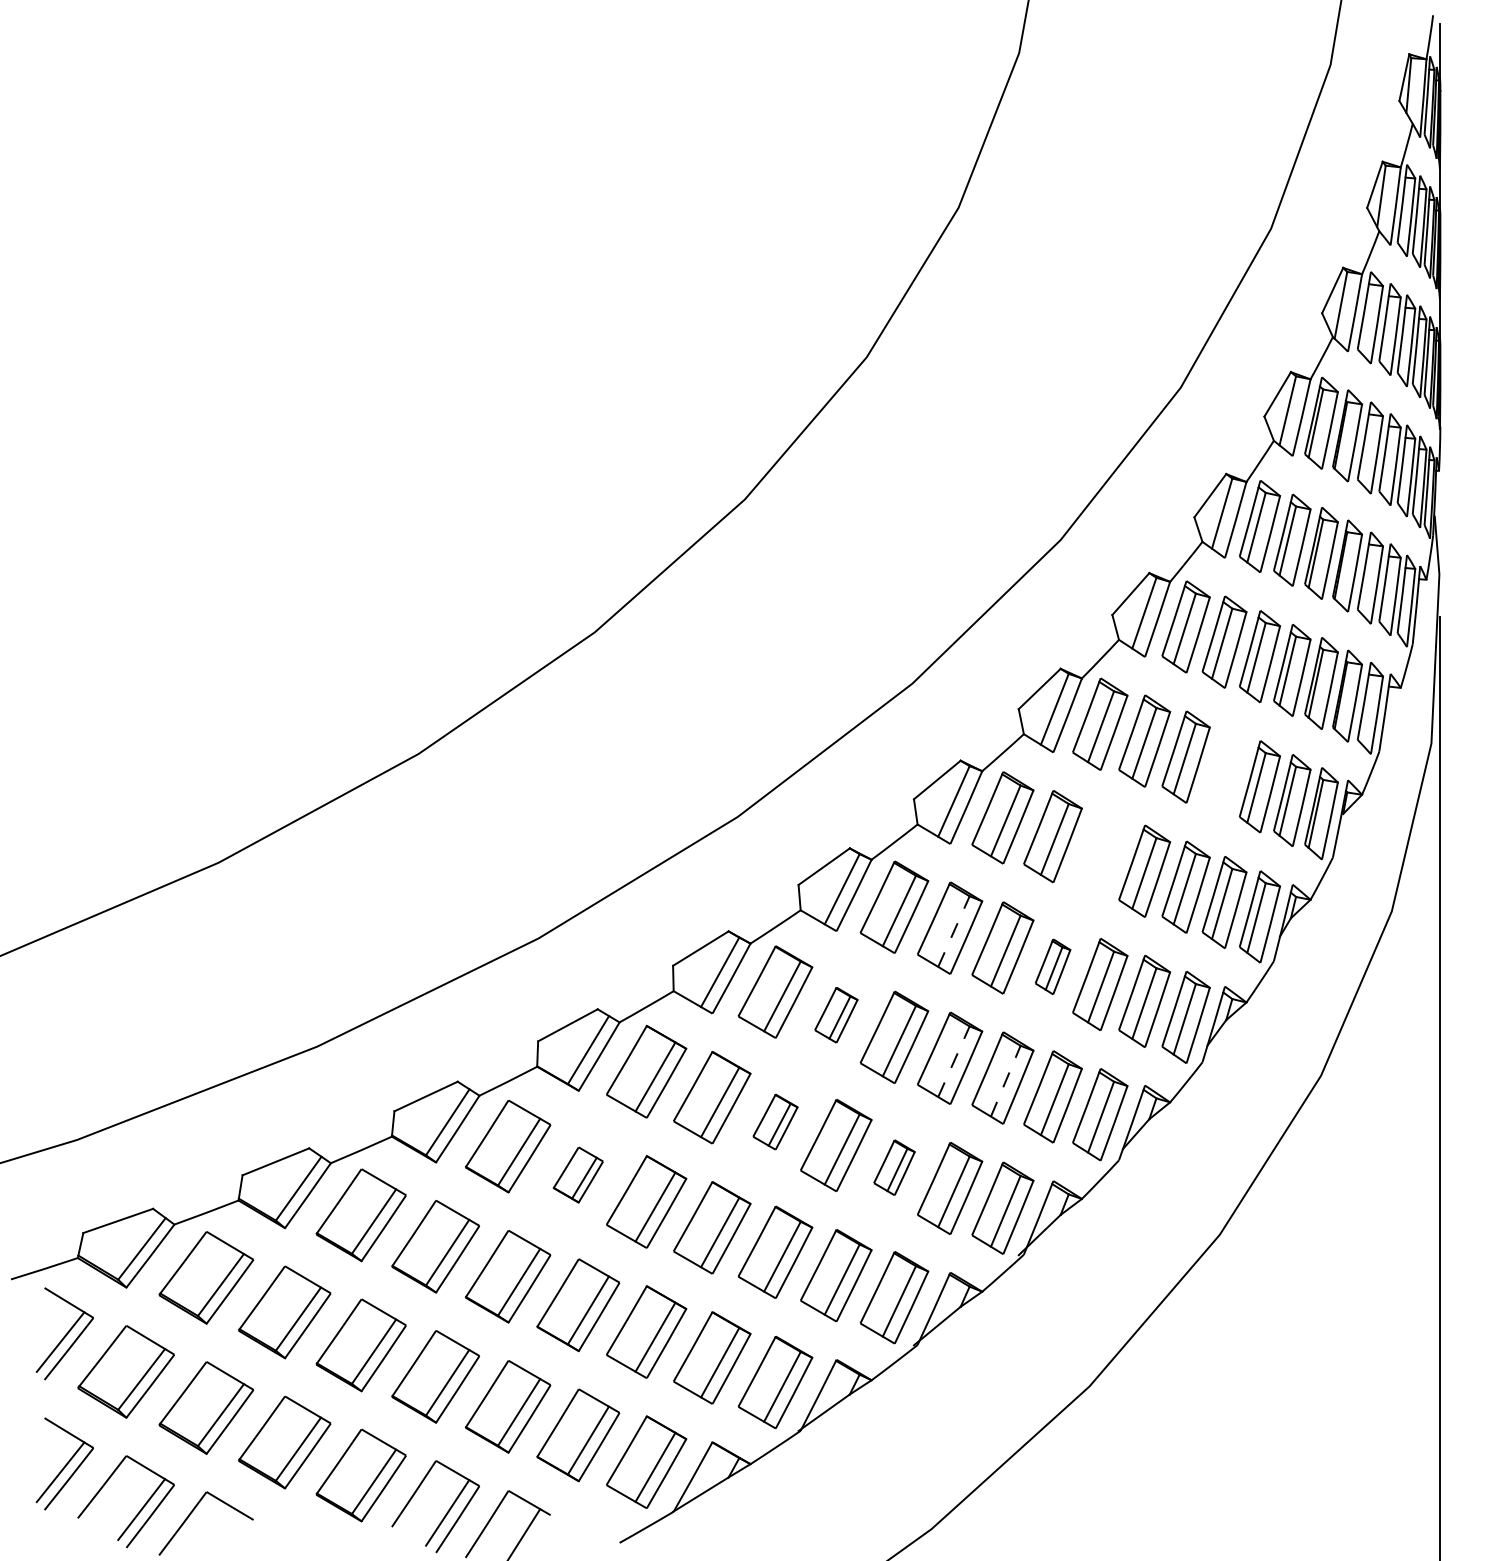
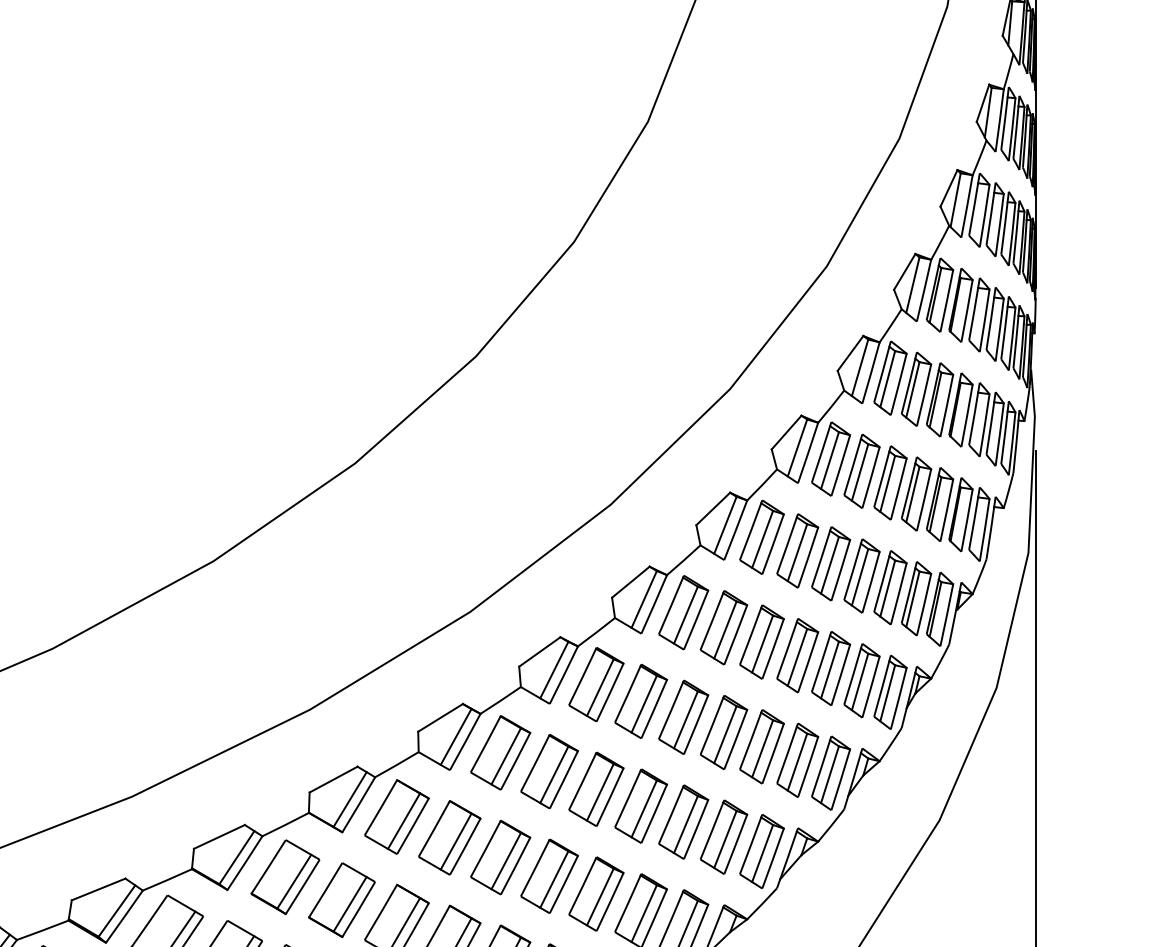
part: (1224, 771) -> (861, 575), added
part: (1100, 853) -> (762, 641), added
line: (953, 931) -> (643, 704), dashed -> solid
part: (1052, 966) -> (723, 732), size x1.67
part: (836, 1014) -> (549, 770), size x1.67
line: (953, 1061) -> (643, 808), dashed -> solid
line: (1005, 1080) -> (685, 824), dashed -> solid
part: (775, 1121) -> (500, 857), size x1.67
part: (894, 1167) -> (596, 894), size x1.67
part: (578, 1174) -> (342, 899), size x1.67

